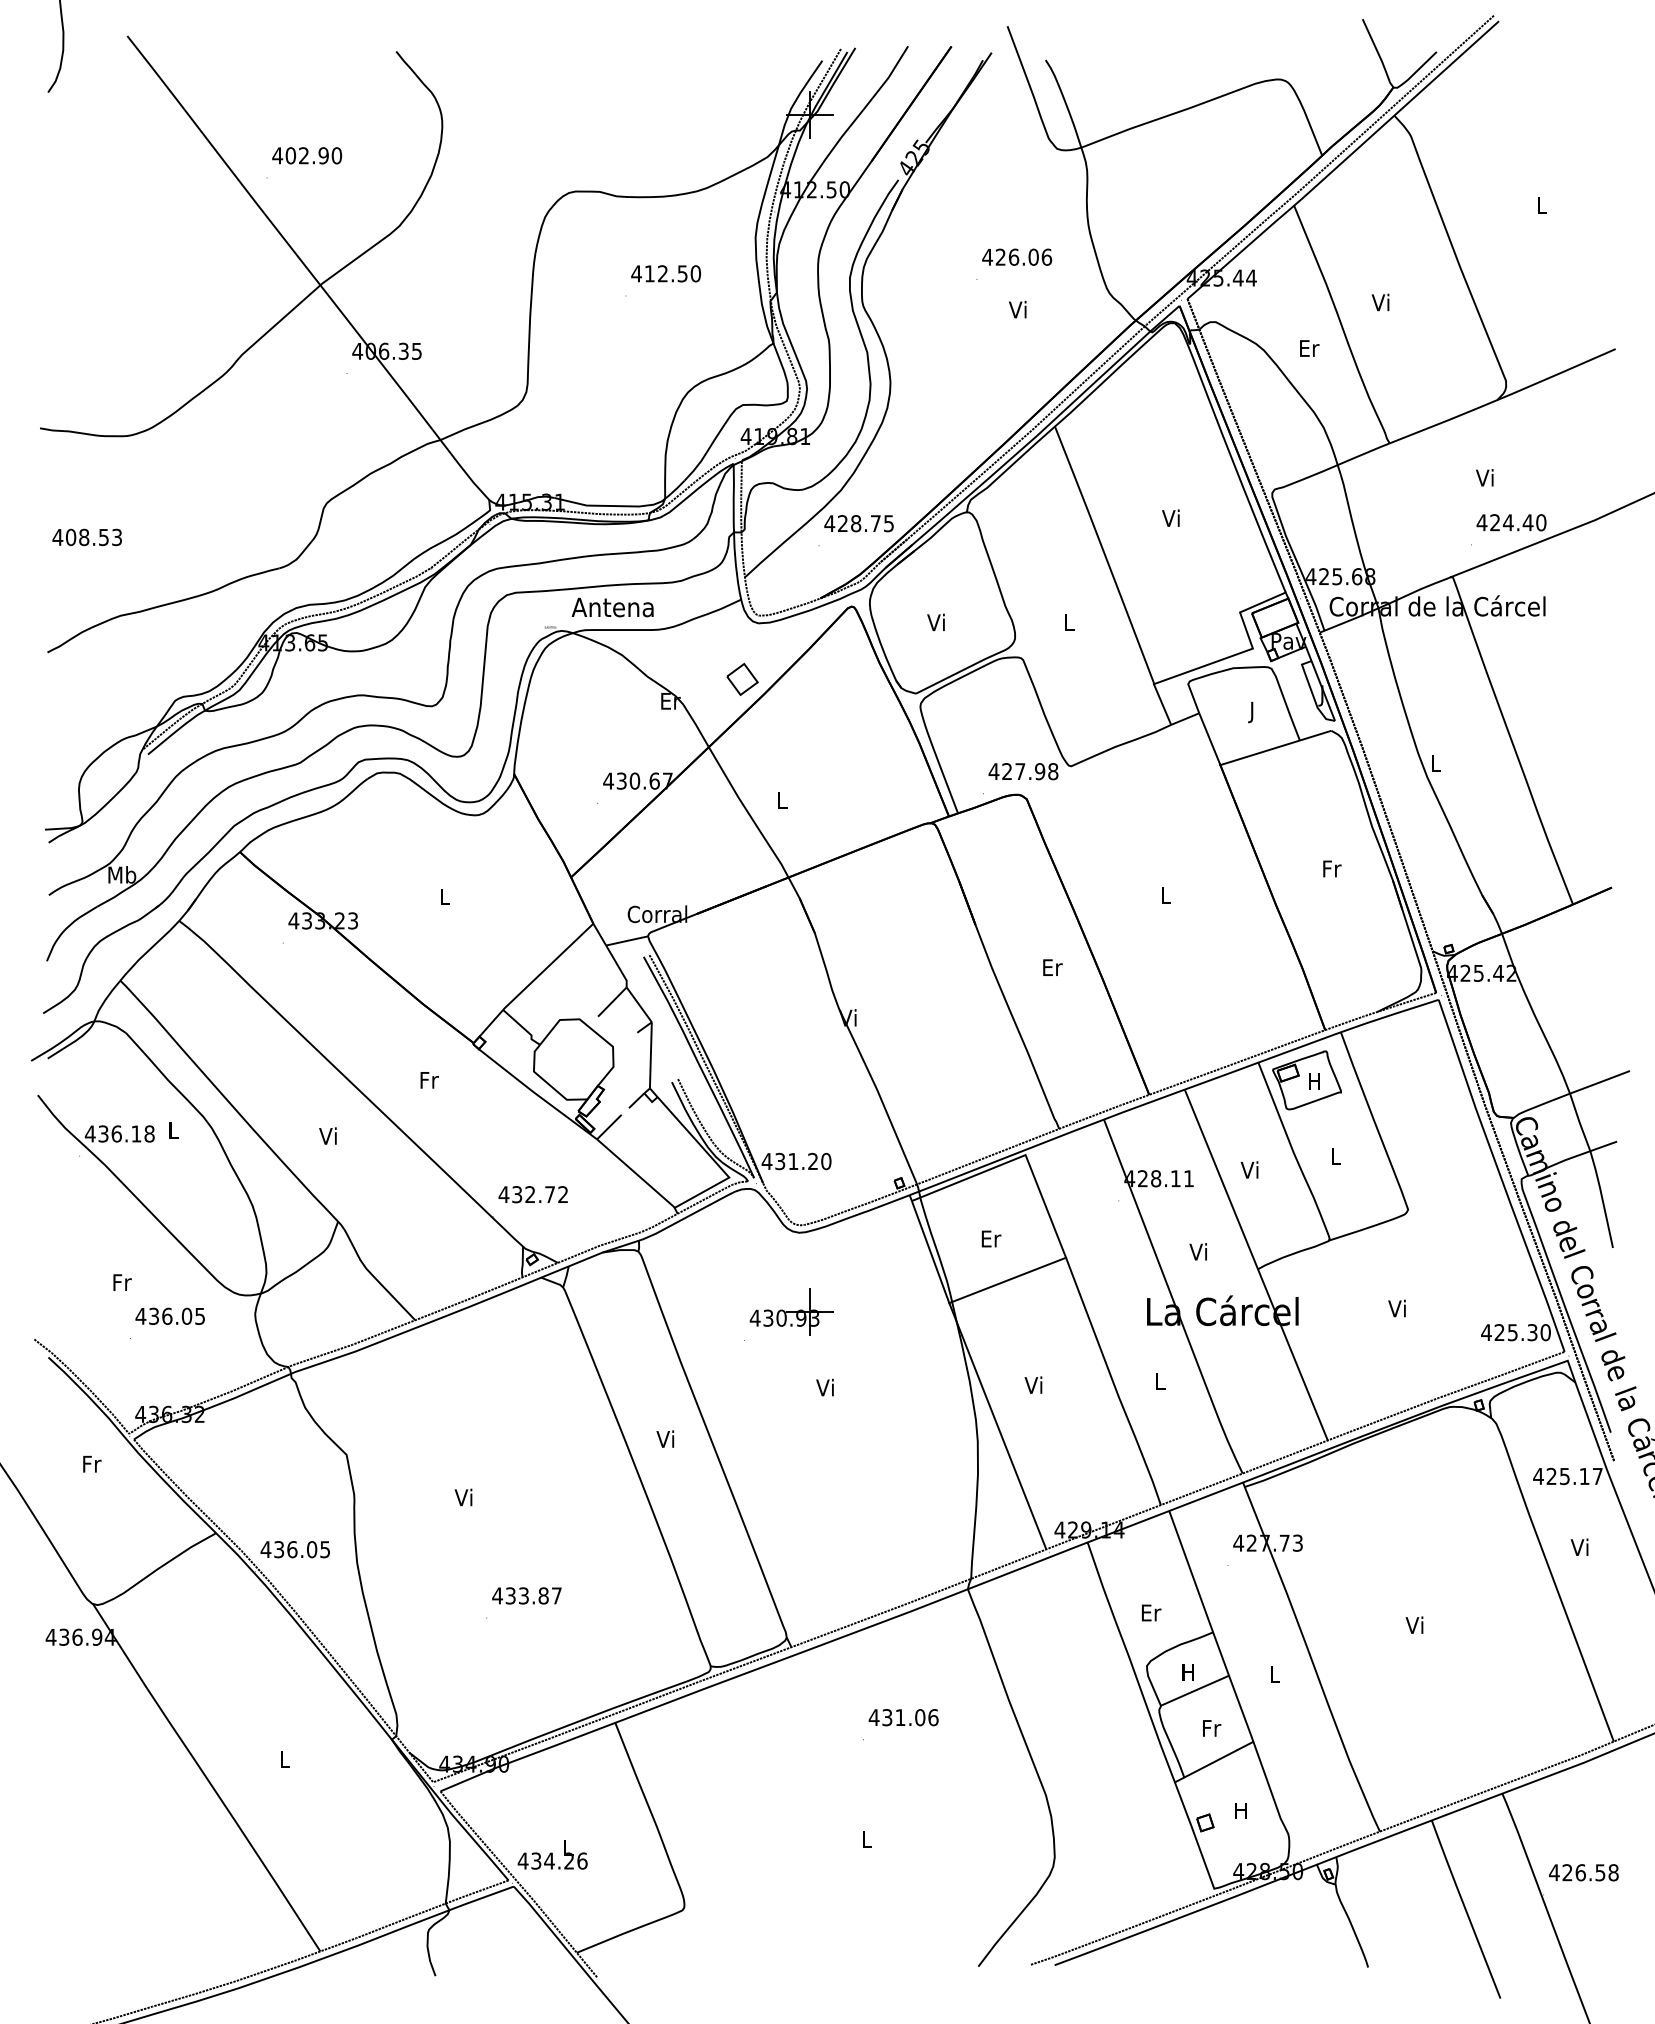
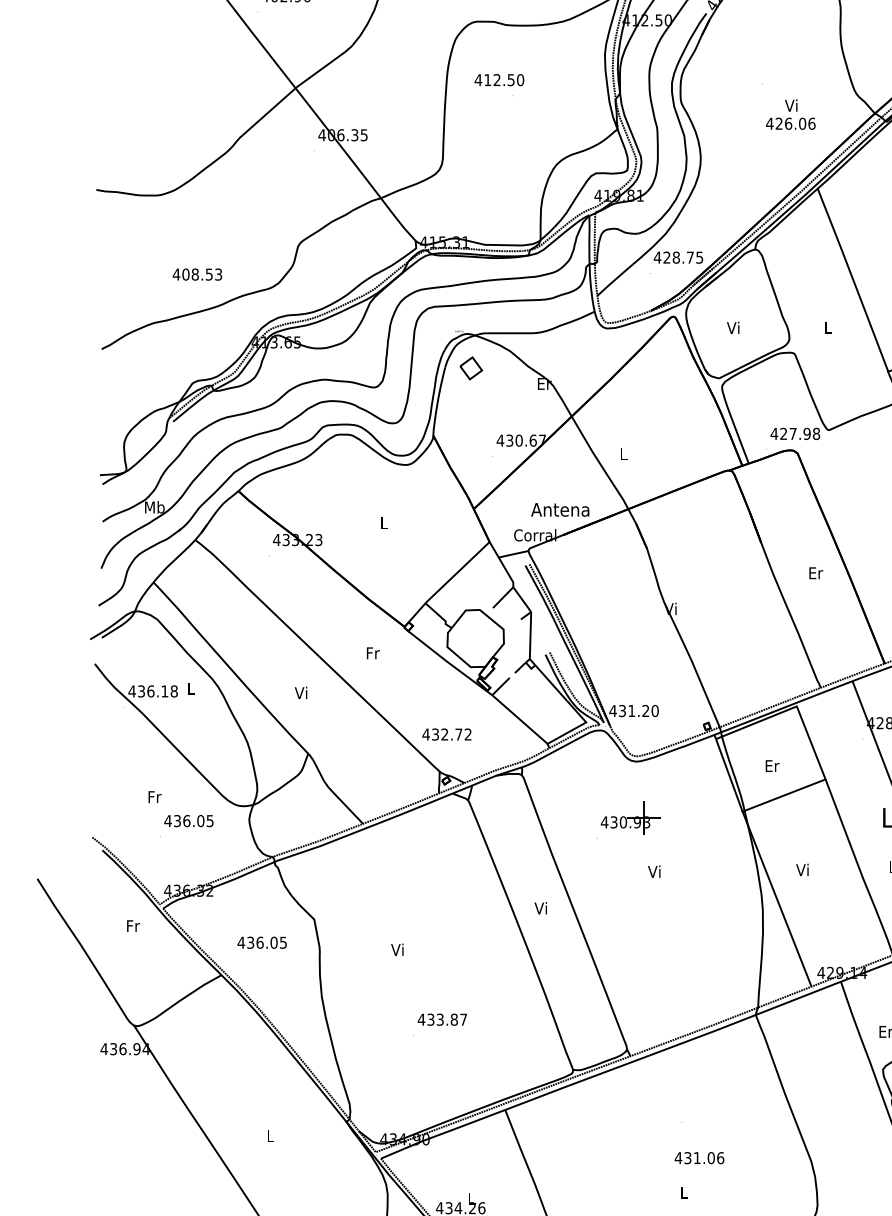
text: (1017, 256) -> (791, 123), moved
text: (665, 273) -> (498, 79), moved
text: (86, 537) -> (196, 274), moved
text: (612, 607) -> (560, 509), moved
part: (742, 678) -> (471, 367), moved
text: (294, 1549) -> (261, 942), moved
text: (903, 1717) -> (699, 1158), moved

